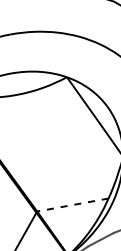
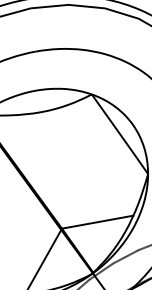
line: (72, 205) -> (97, 222), dashed -> solid

